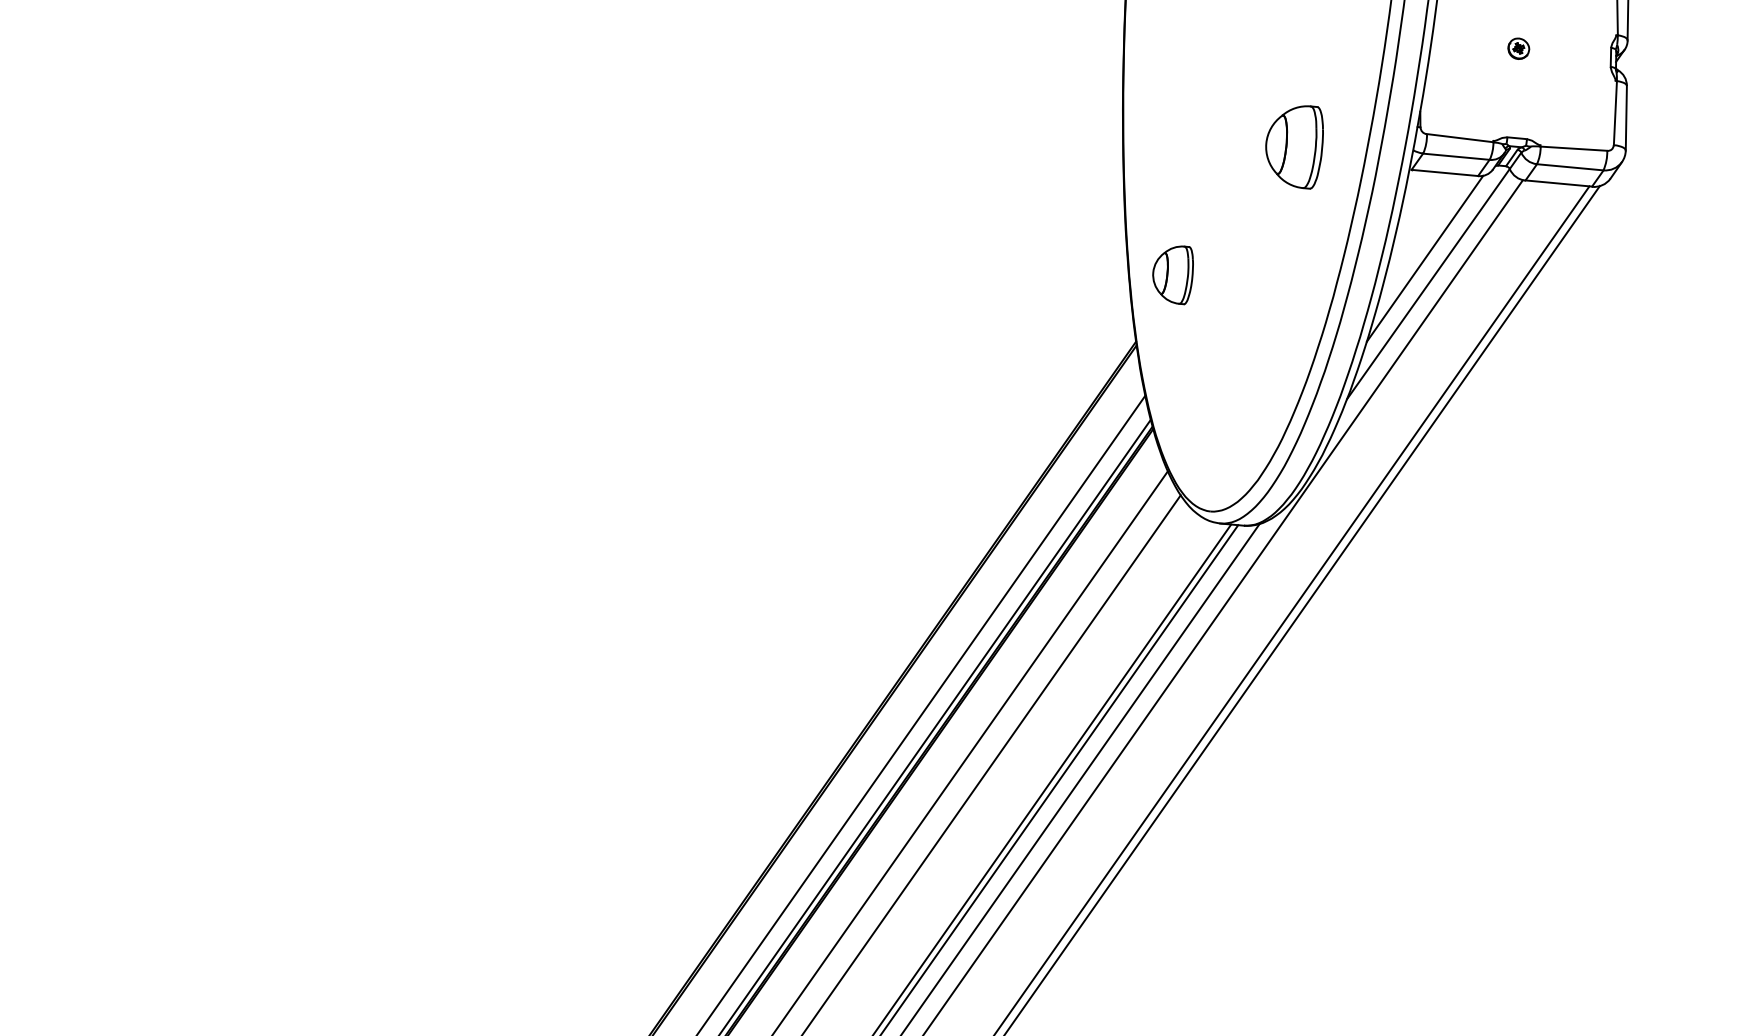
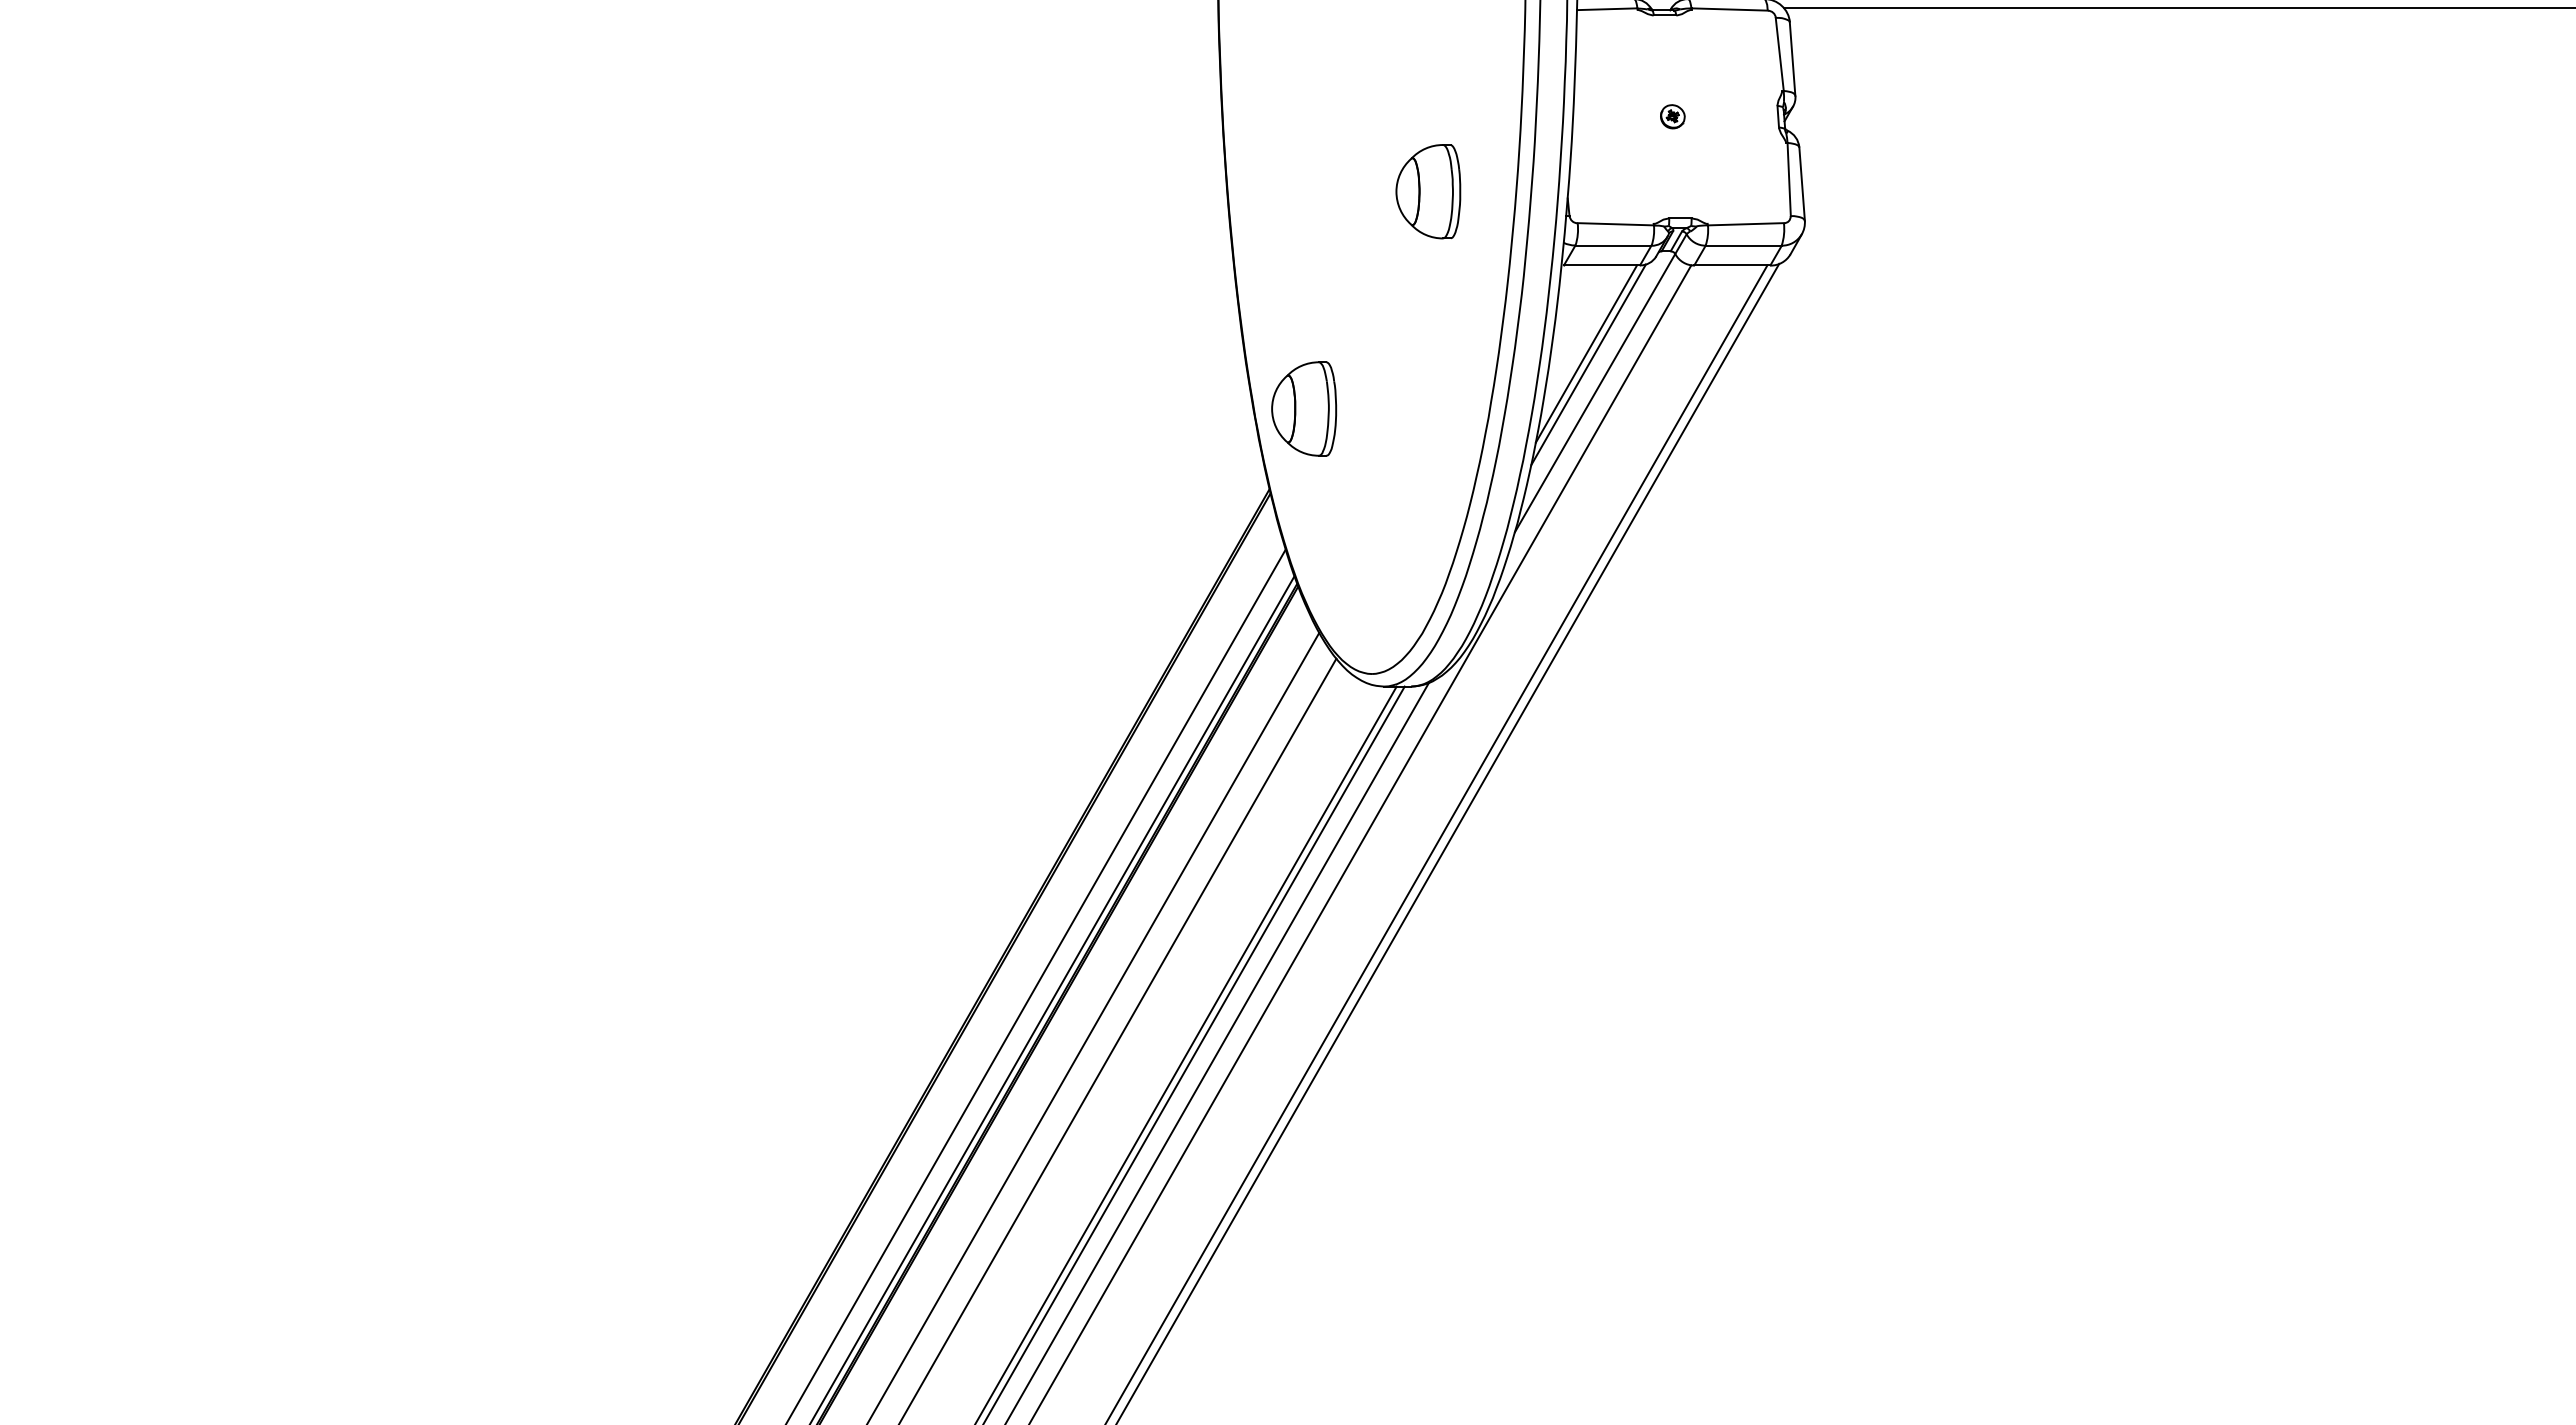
part: (1294, 145) -> (1428, 191), moved
line: (1424, 248) -> (1586, 353), added
part: (1173, 273) -> (1304, 408), size x1.43

